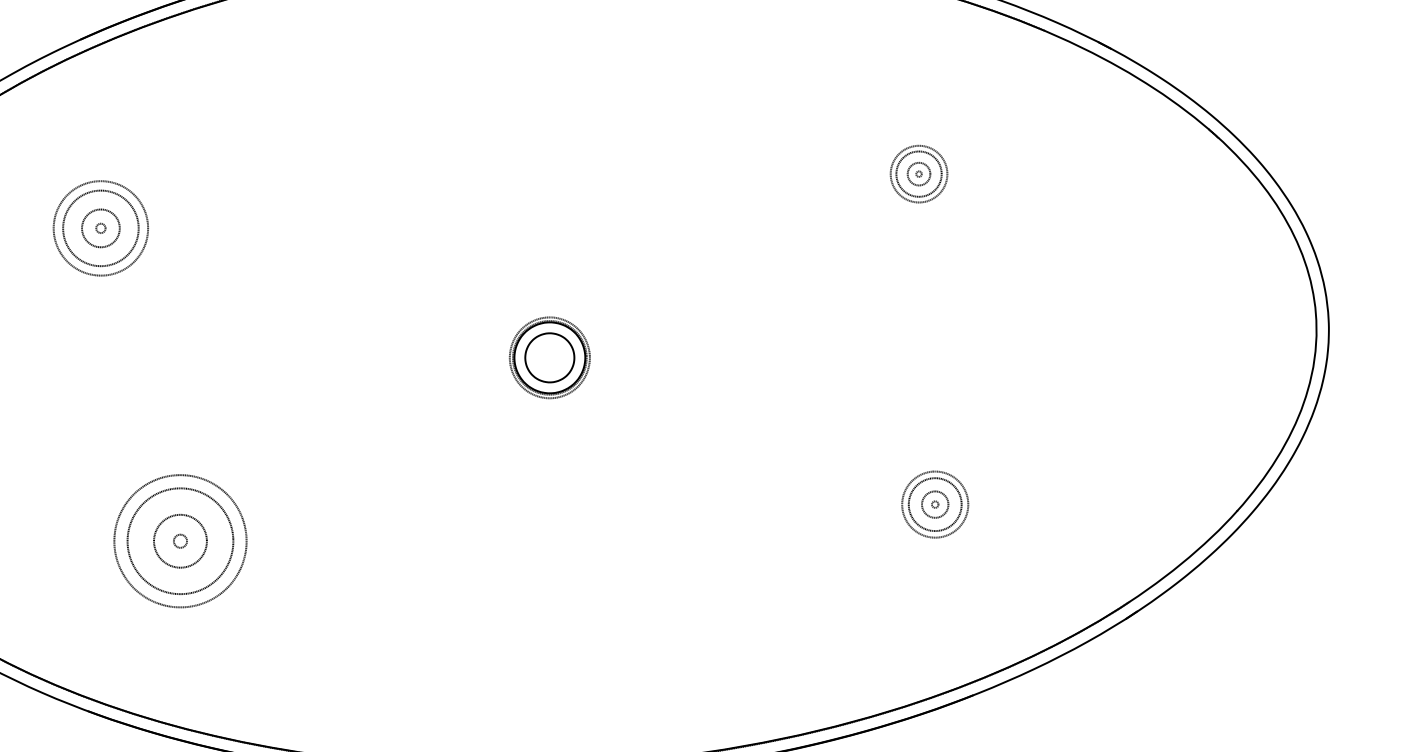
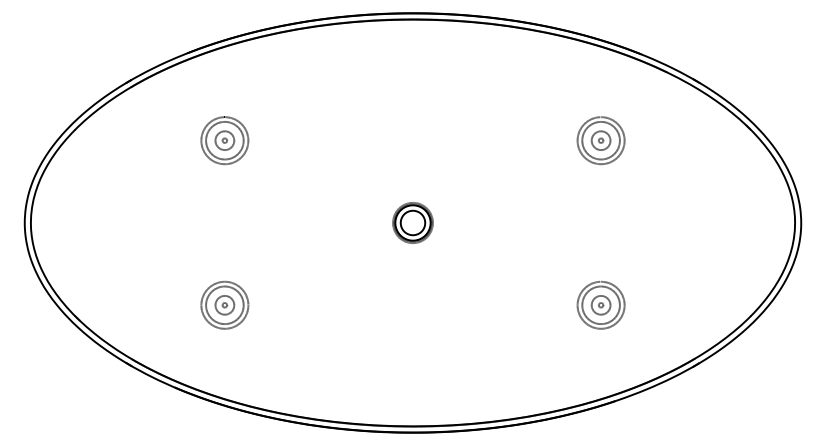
part: (917, 173) -> (600, 140), size x1.67
part: (100, 228) -> (224, 140), moved
part: (934, 504) -> (600, 305), size x1.43
part: (179, 541) -> (224, 305), size x0.71

